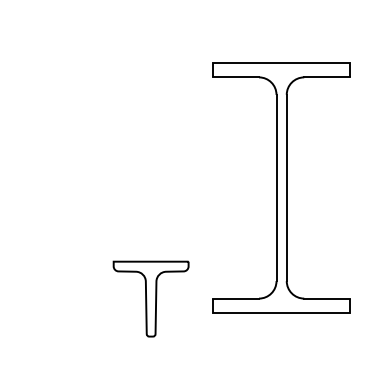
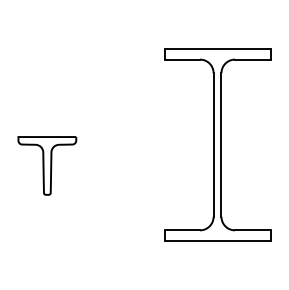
part: (150, 298) -> (46, 165), moved

